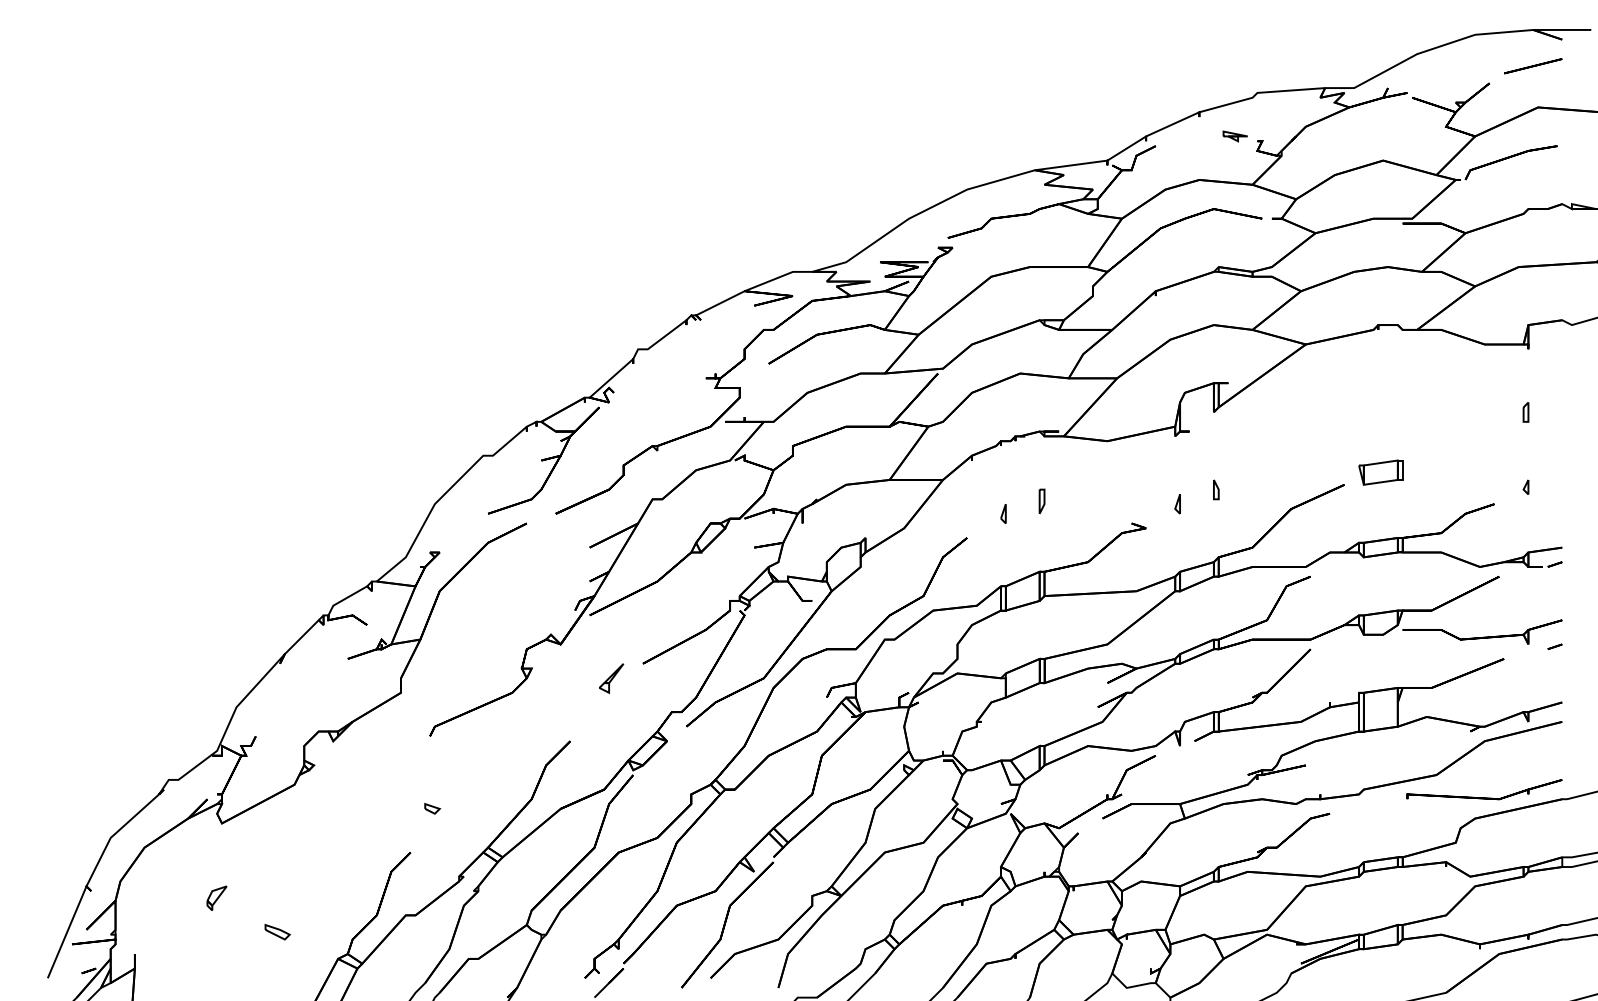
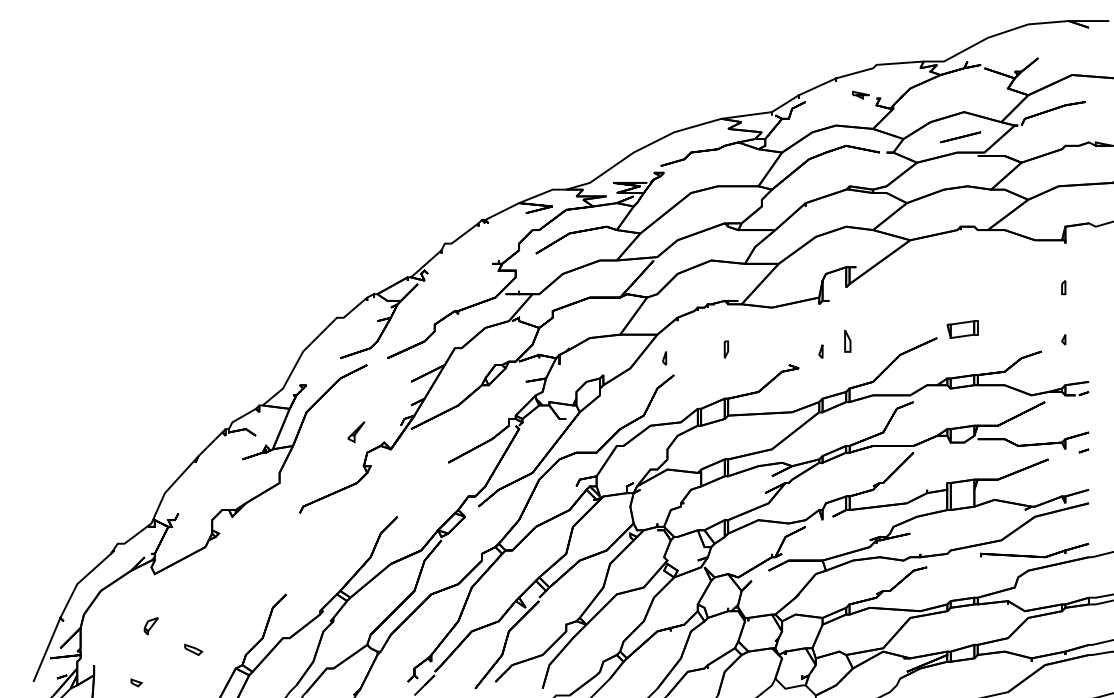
line: (1532, 66) -> (960, 137), moved
part: (1215, 489) -> (847, 341), size x1.6
part: (1003, 514) -> (664, 358), moved
part: (611, 679) -> (356, 432), moved
part: (432, 808) -> (136, 682), moved

